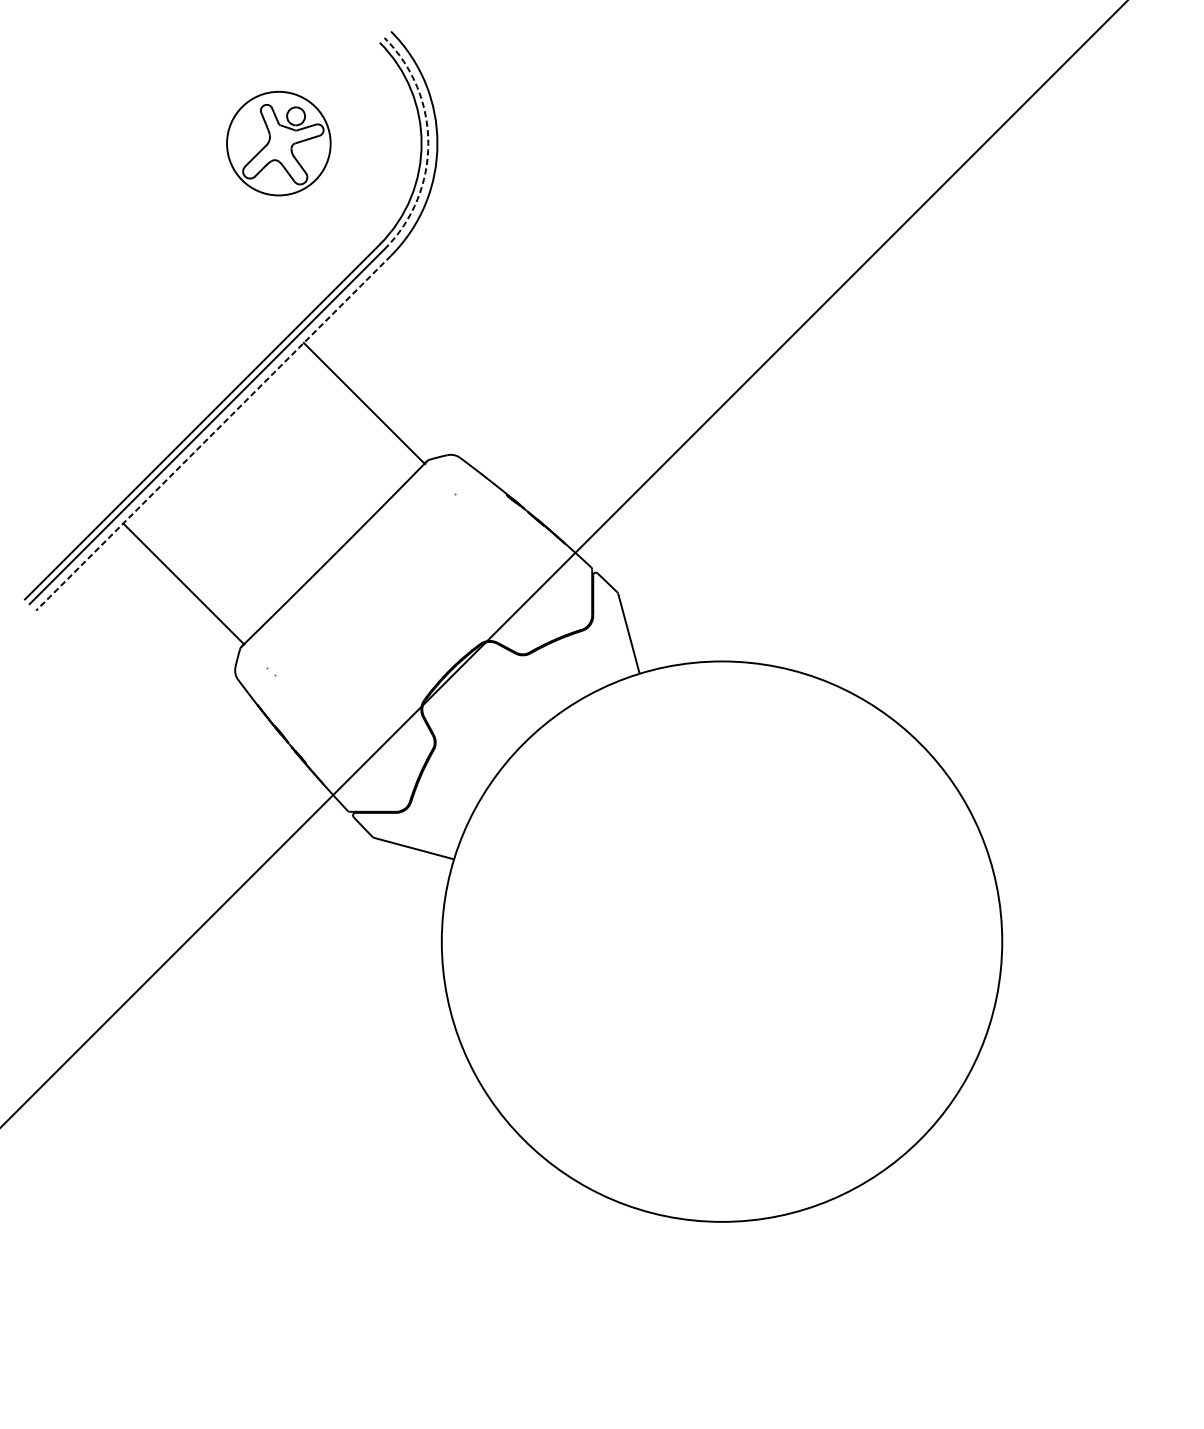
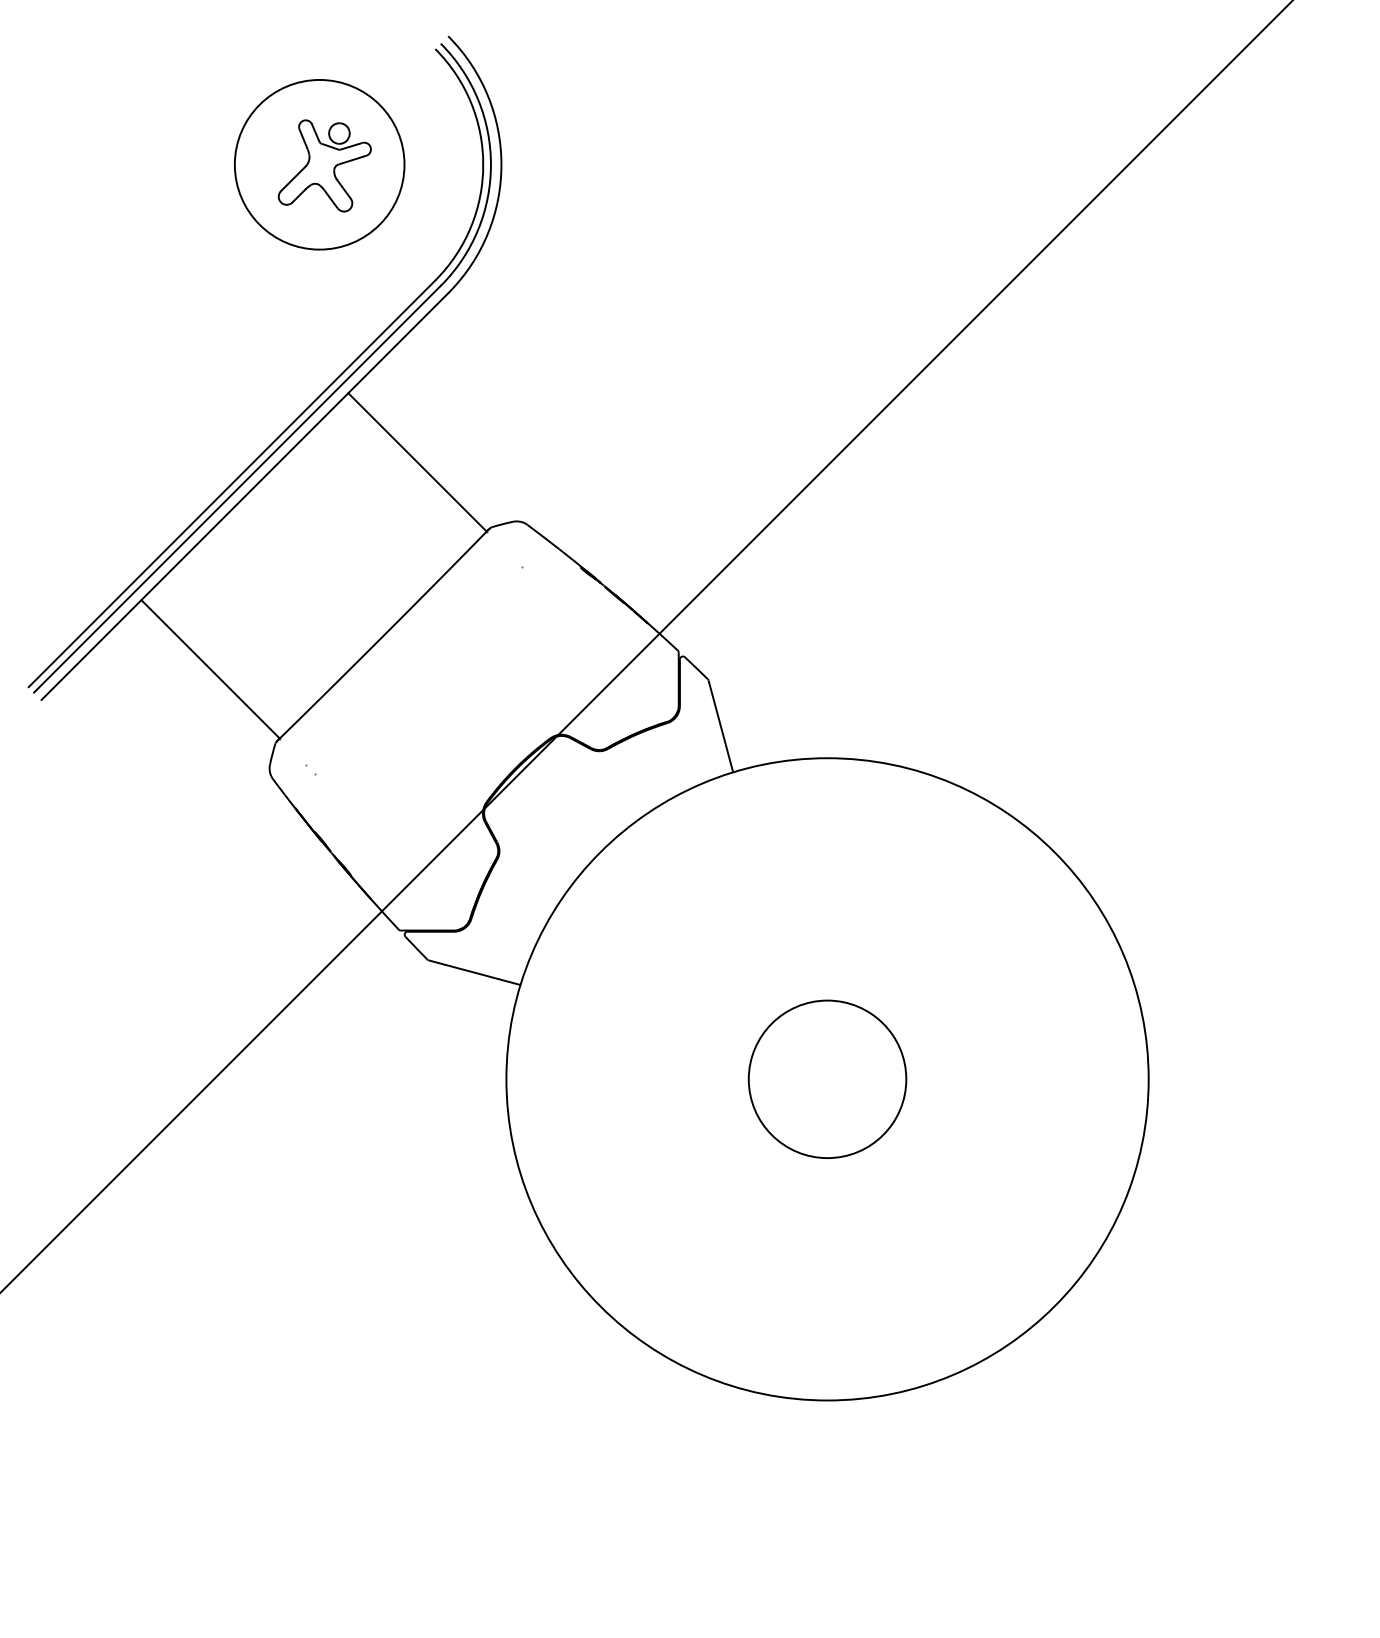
circle: (278, 143) -> (319, 164), size x1.43
arc: (427, 143) -> (490, 164), dashed -> solid
line: (213, 433) -> (244, 496), dashed -> solid
circle: (721, 940) -> (827, 1078), added

